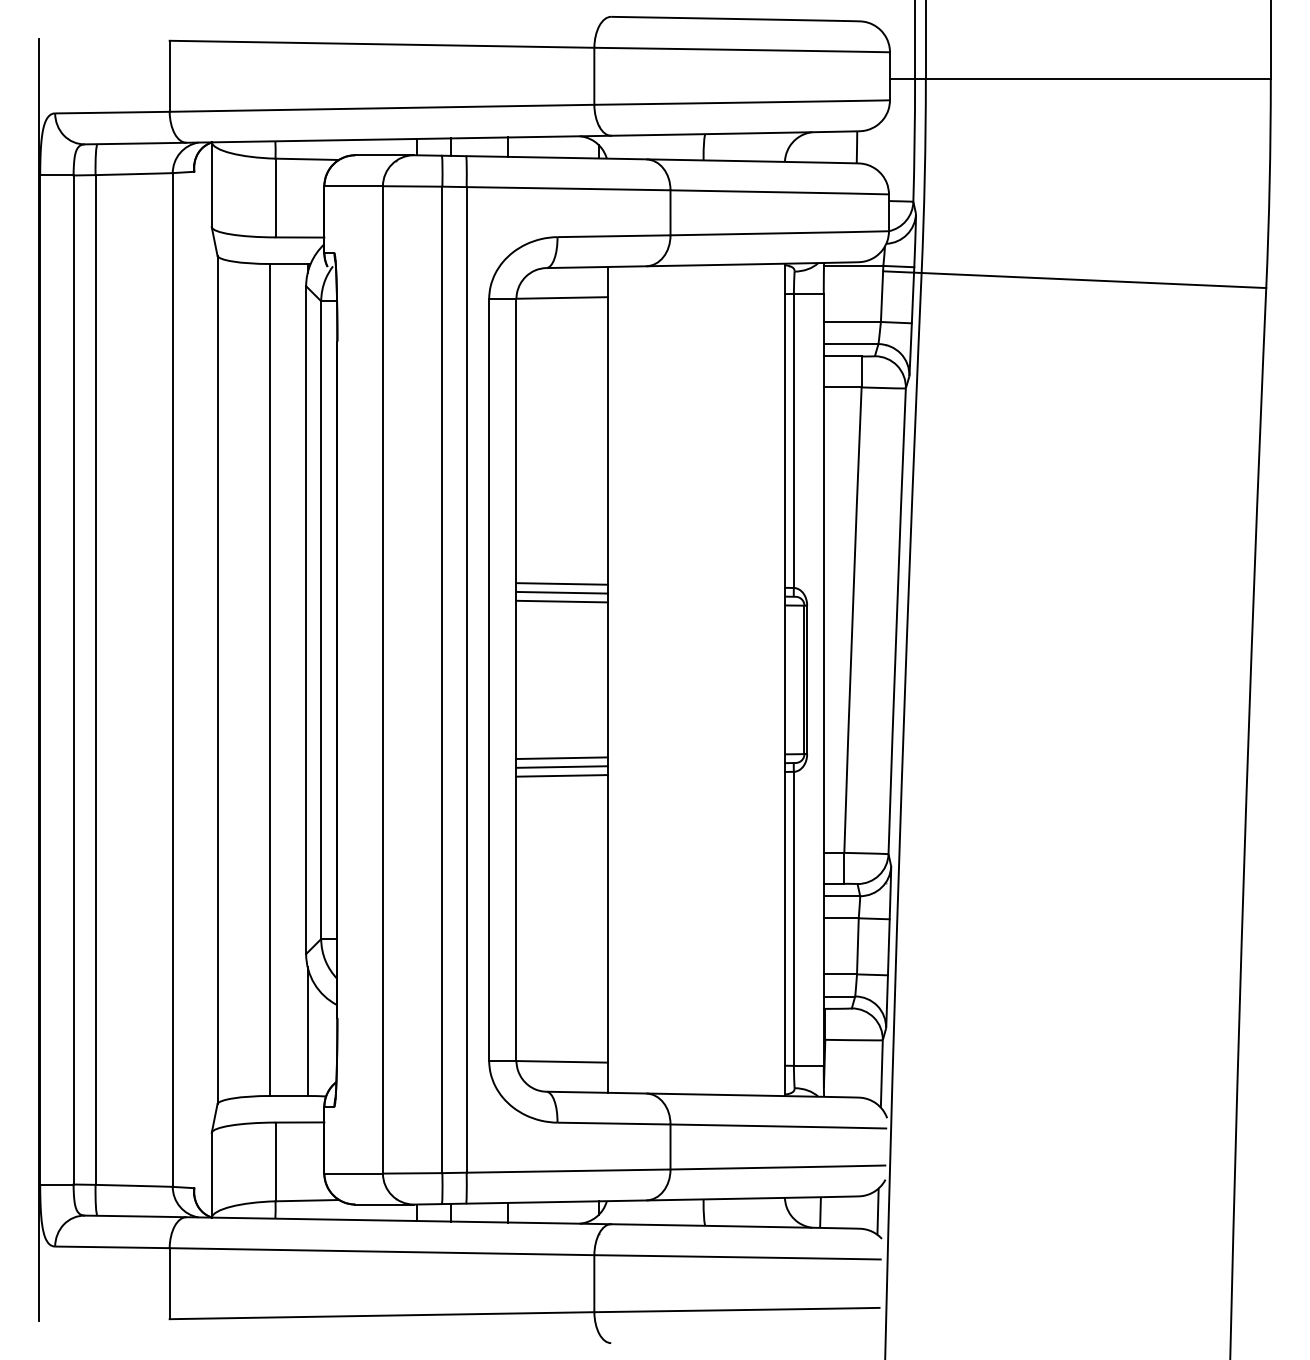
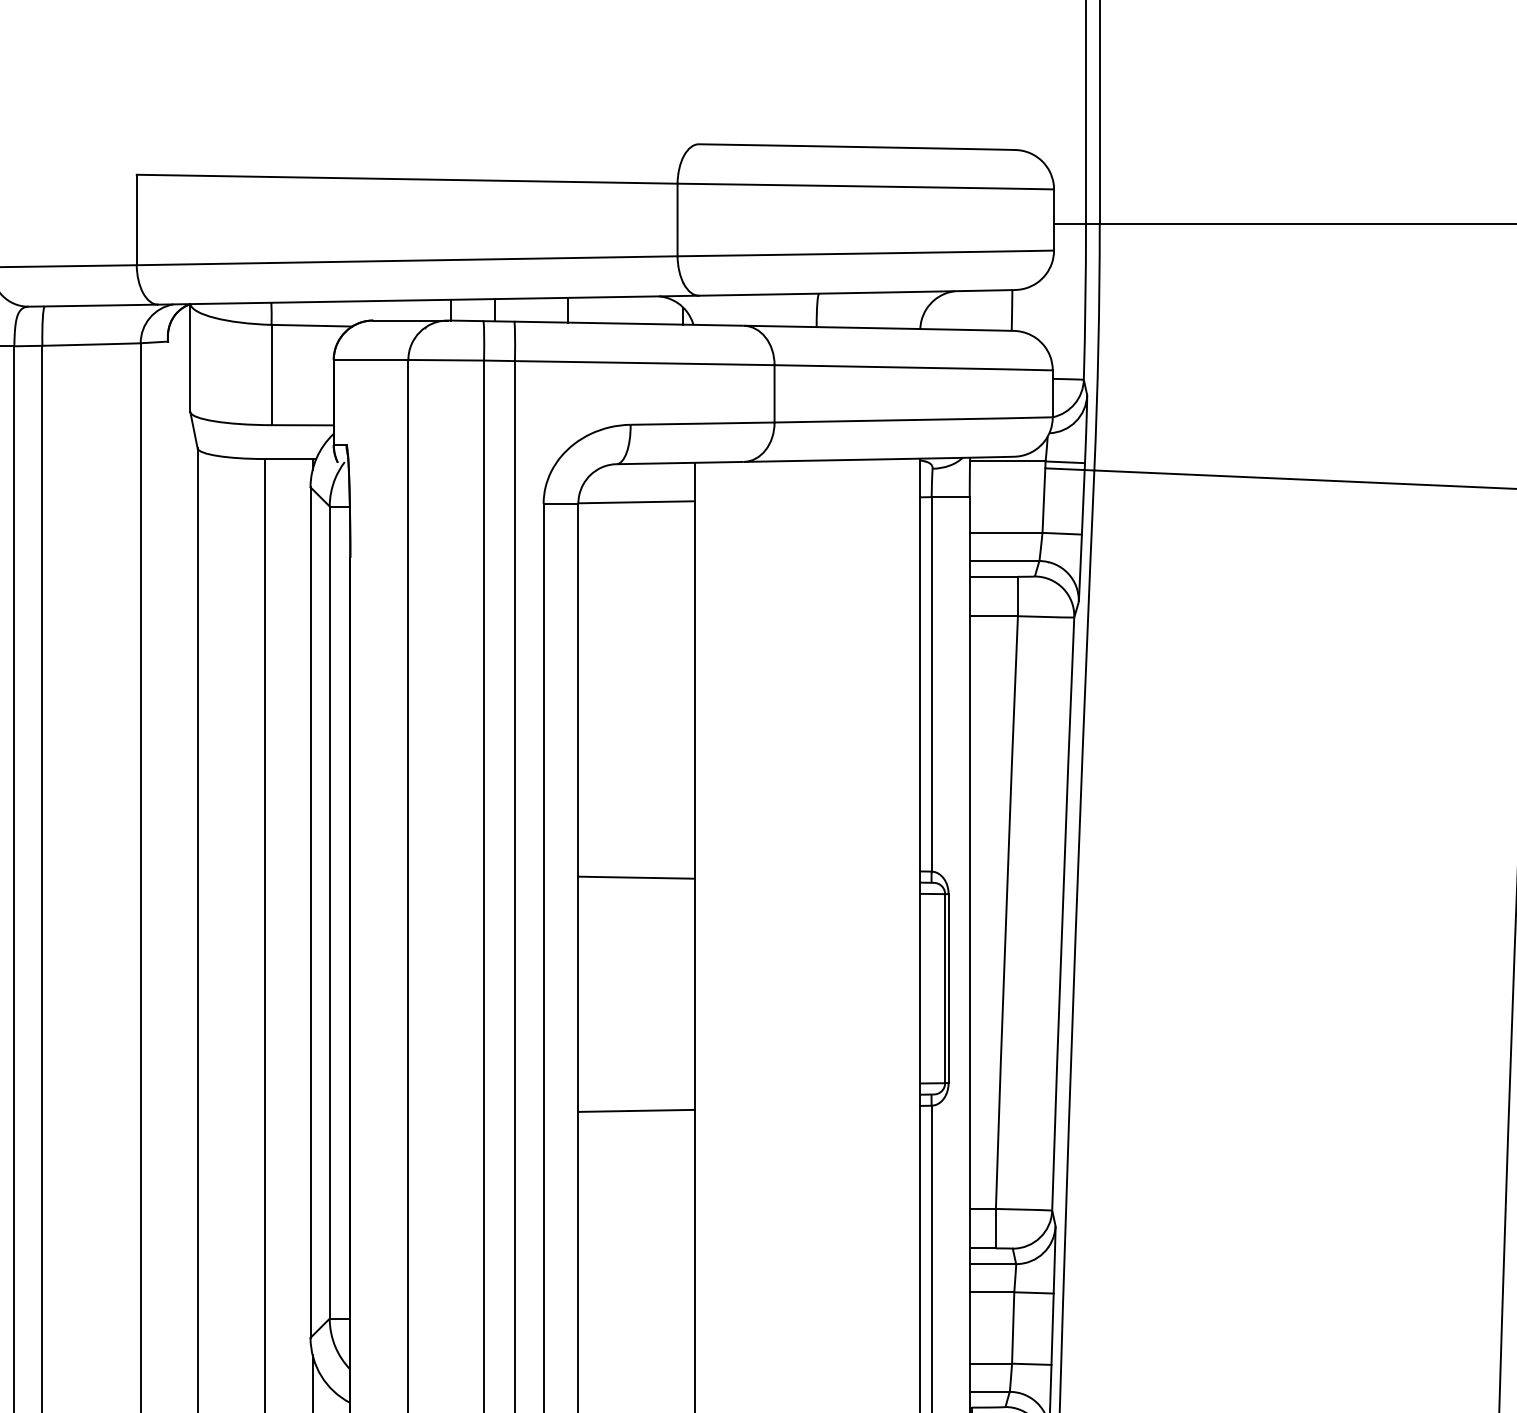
line: (562, 583) -> (637, 865), removed
line: (562, 601) -> (637, 888), removed
line: (562, 758) -> (637, 1088), removed
line: (562, 766) -> (637, 1098), removed

